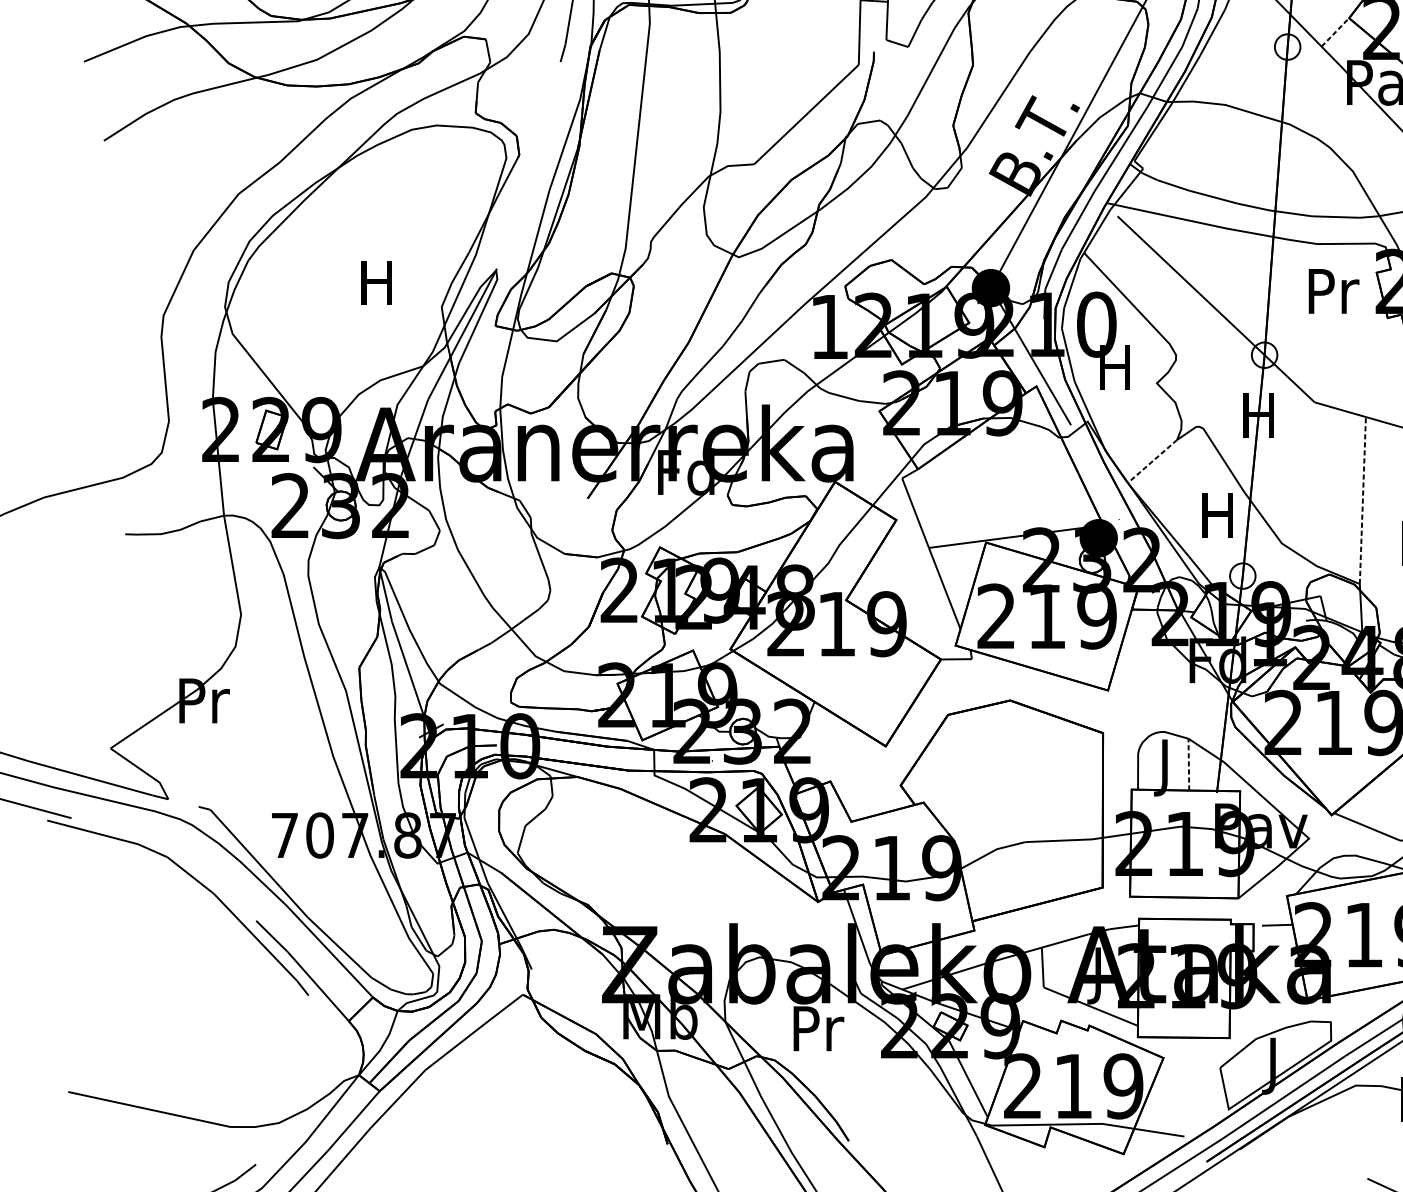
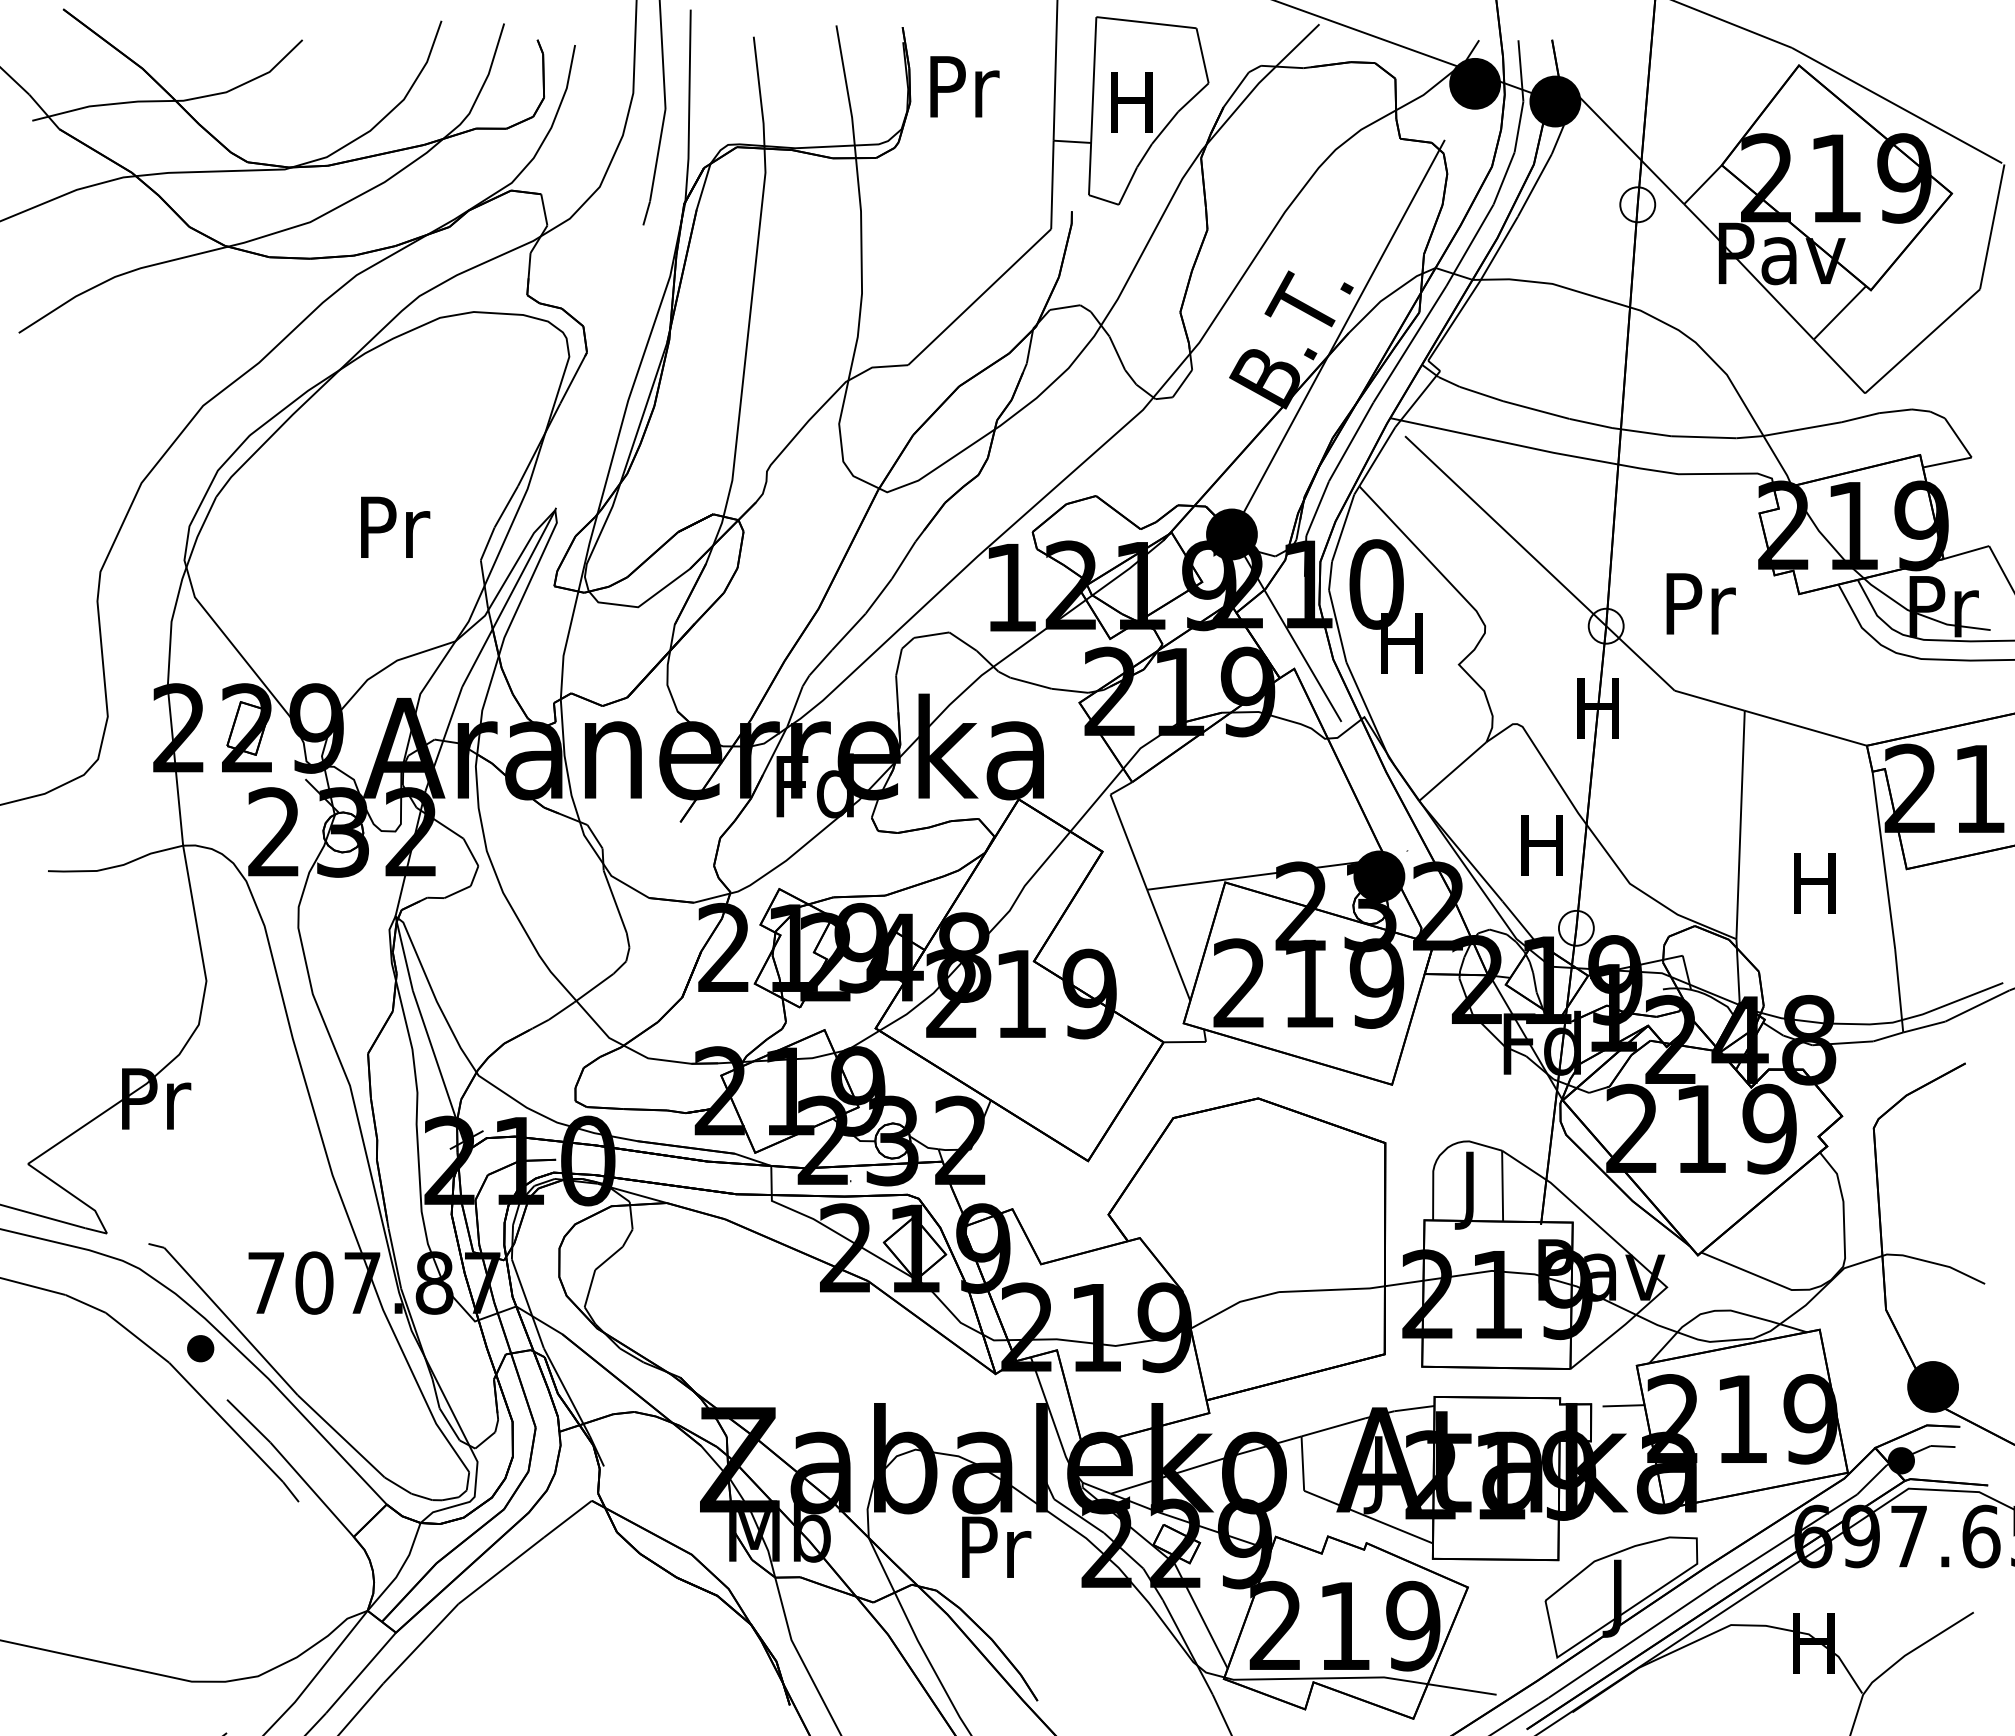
line: (1335, 32) -> (1703, 184), dashed -> solid
text: (379, 282) -> (395, 526), H -> Pr
text: (1333, 291) -> (1700, 603), moved
line: (1152, 461) -> (1452, 771), dashed -> solid
line: (1362, 500) -> (1740, 824), dashed -> solid
line: (1188, 764) -> (1502, 1185), dashed -> solid
part: (236, 883) -> (200, 1348), added

